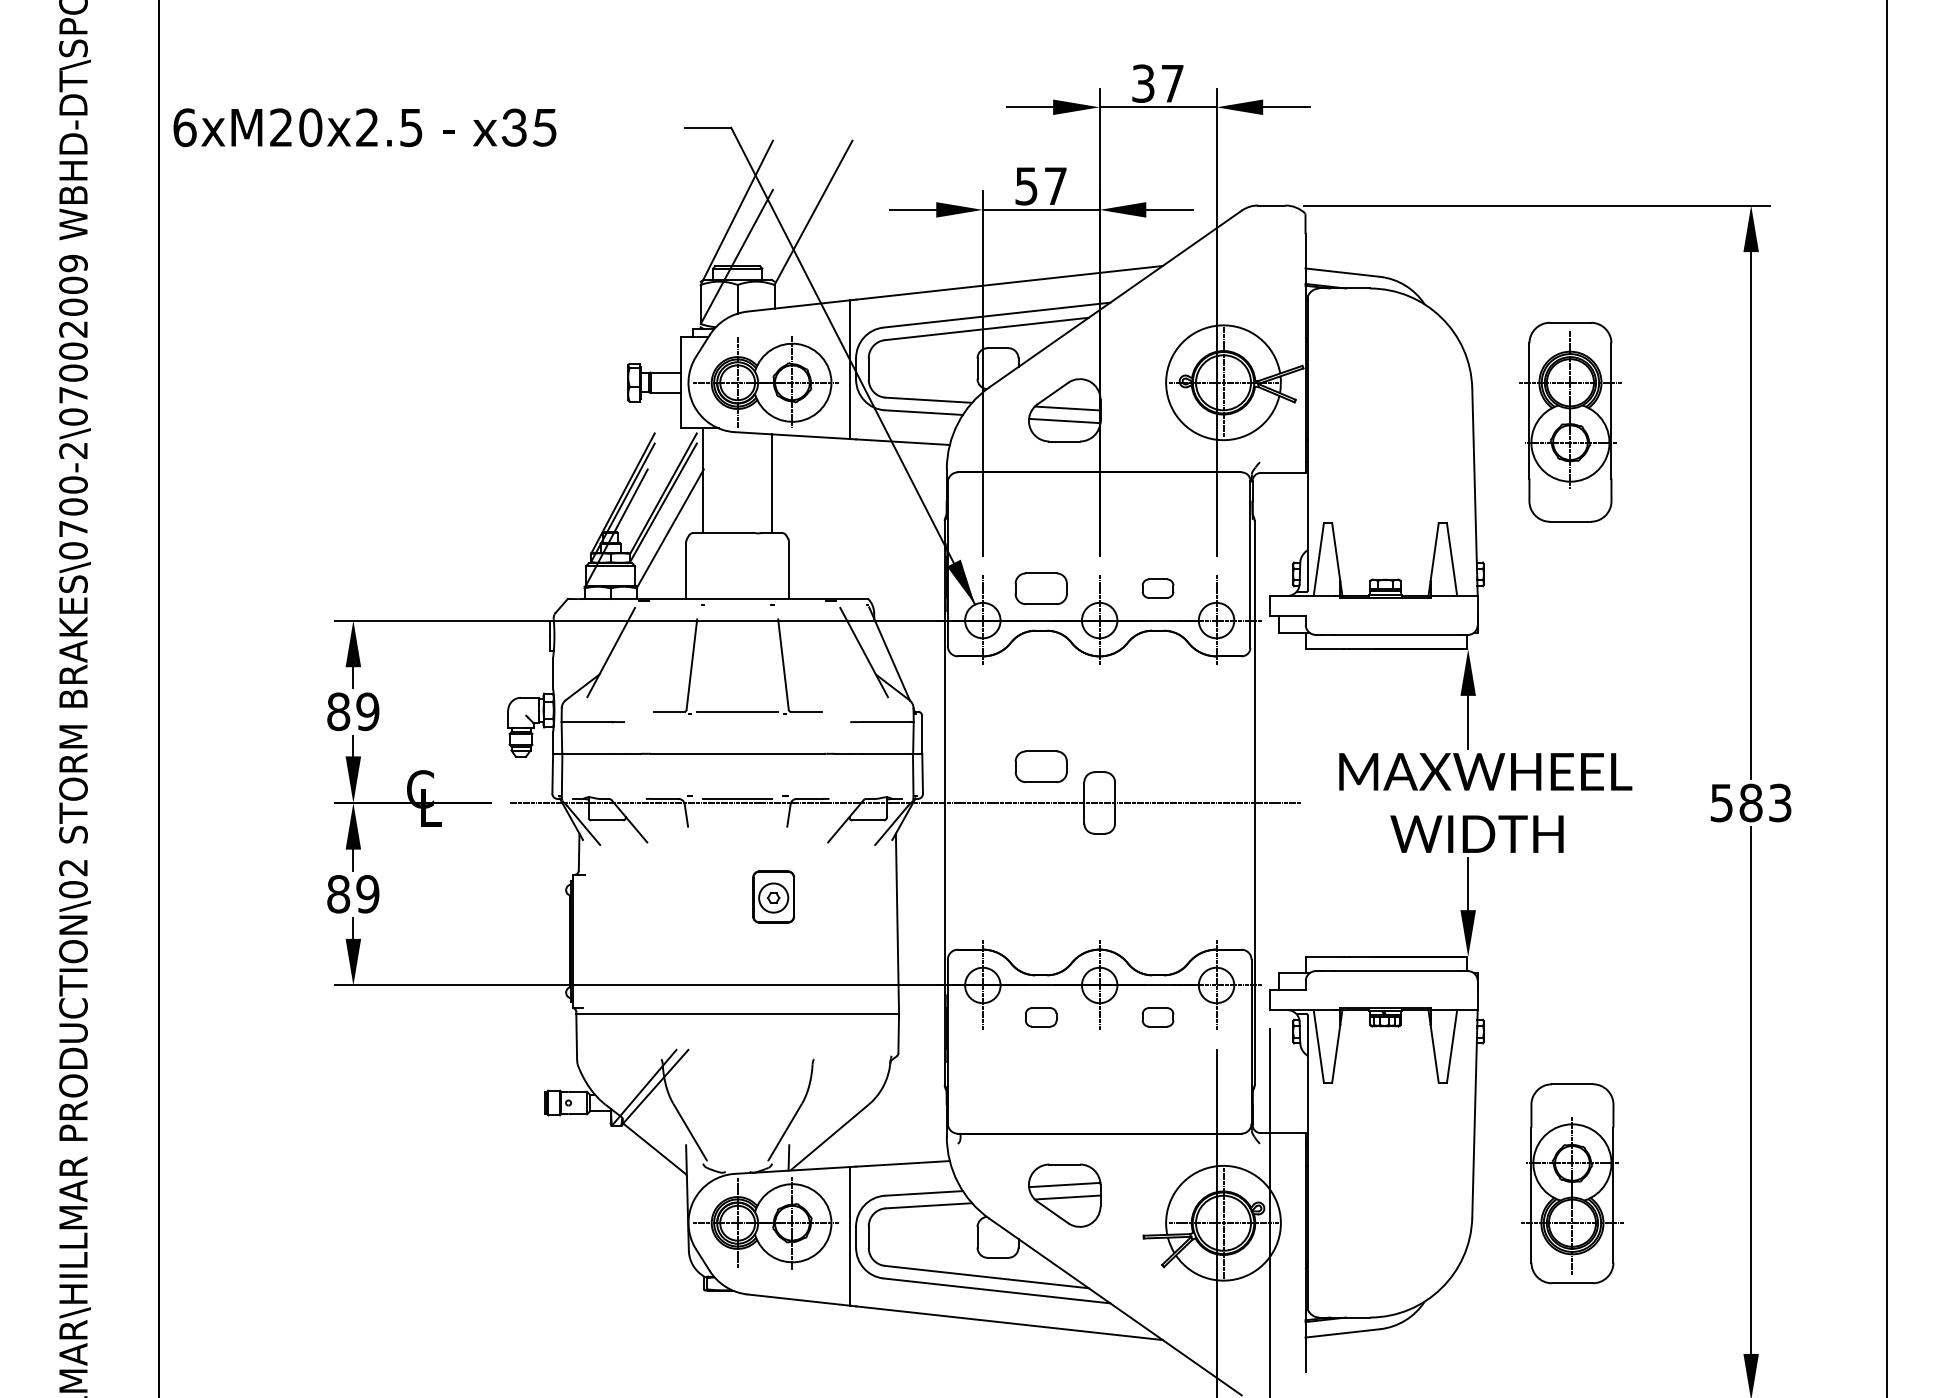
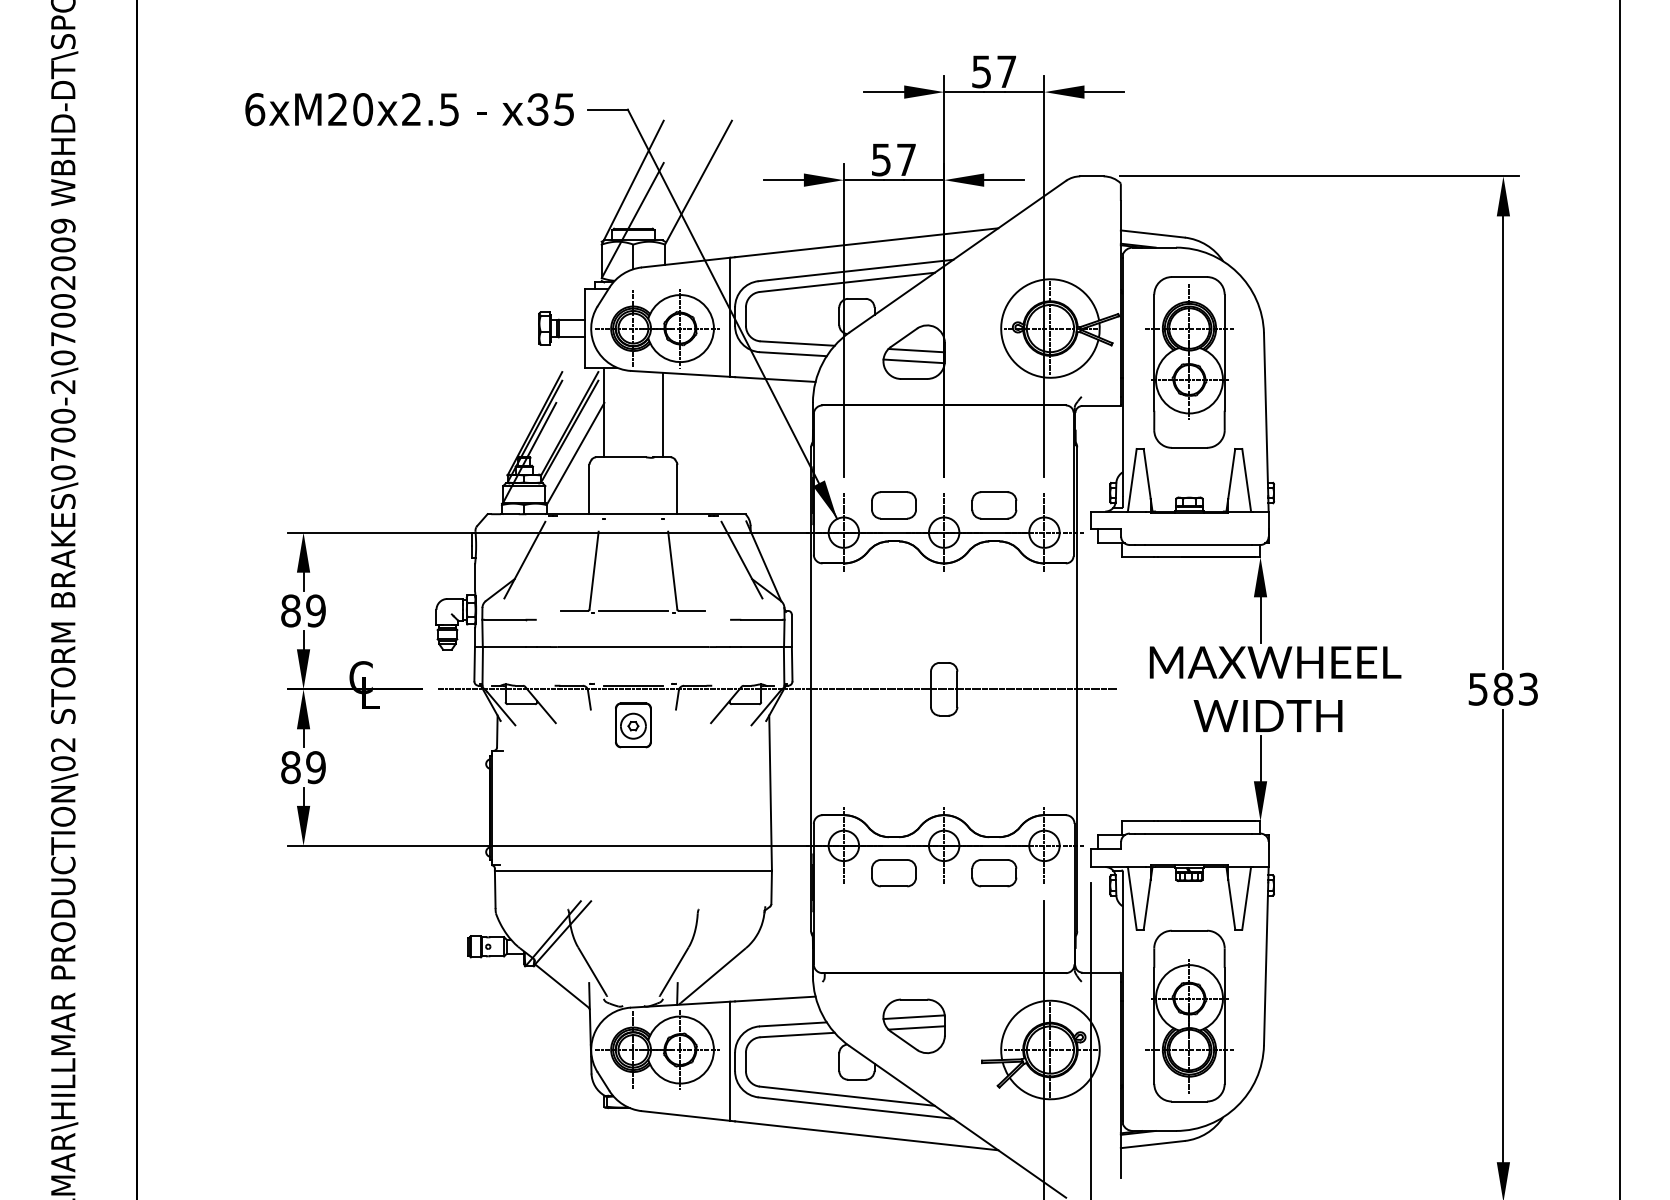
text: (1143, 83) -> (981, 71), 37 -> 57
text: (364, 127) -> (409, 109), moved
part: (1570, 421) -> (1189, 361), moved
part: (1157, 588) -> (993, 505), size x1.67
part: (1040, 766) -> (893, 657), removed
part: (773, 896) -> (633, 724), moved
part: (1040, 1017) -> (893, 873), size x1.67
part: (1157, 1017) -> (993, 873), size x1.67
part: (1572, 1183) -> (1189, 1015), moved

